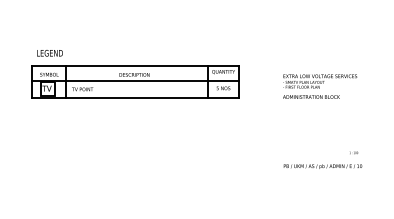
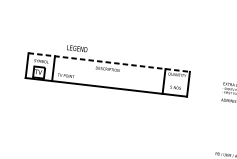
text: (49, 53) -> (76, 48), moved
line: (135, 66) -> (109, 62), solid -> dashed
line: (135, 80) -> (107, 73), removed

